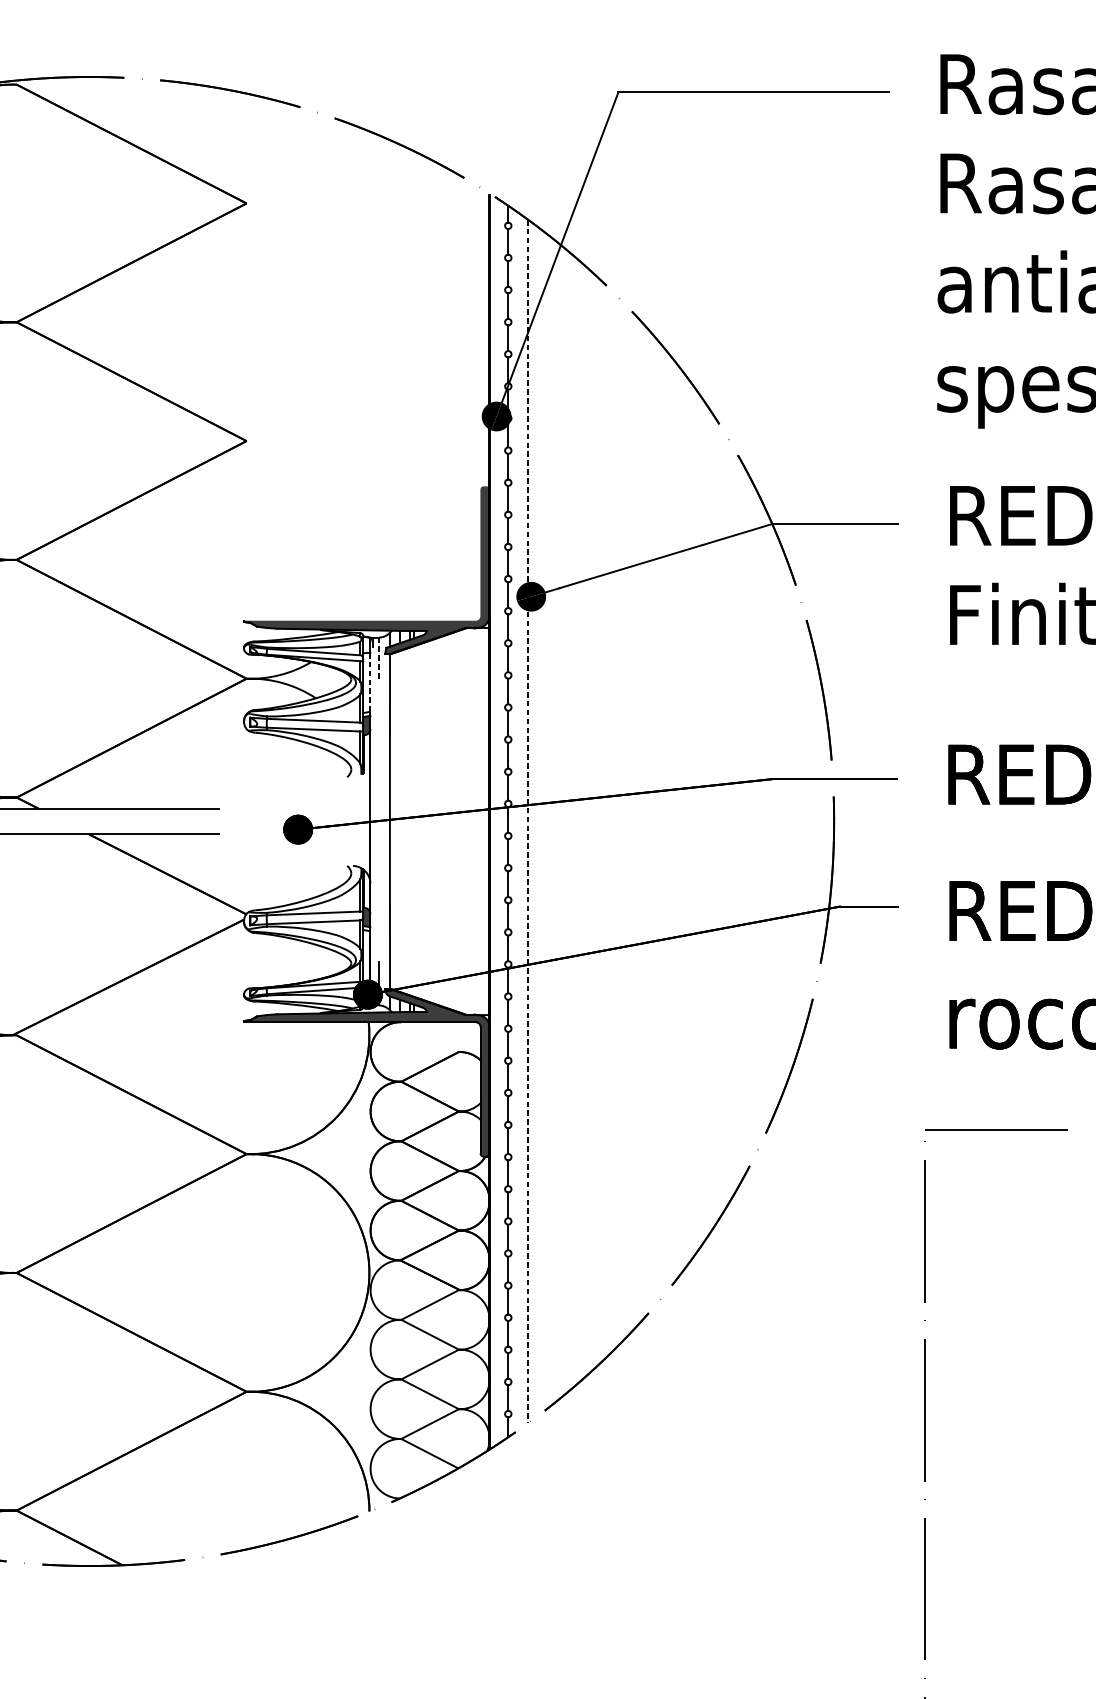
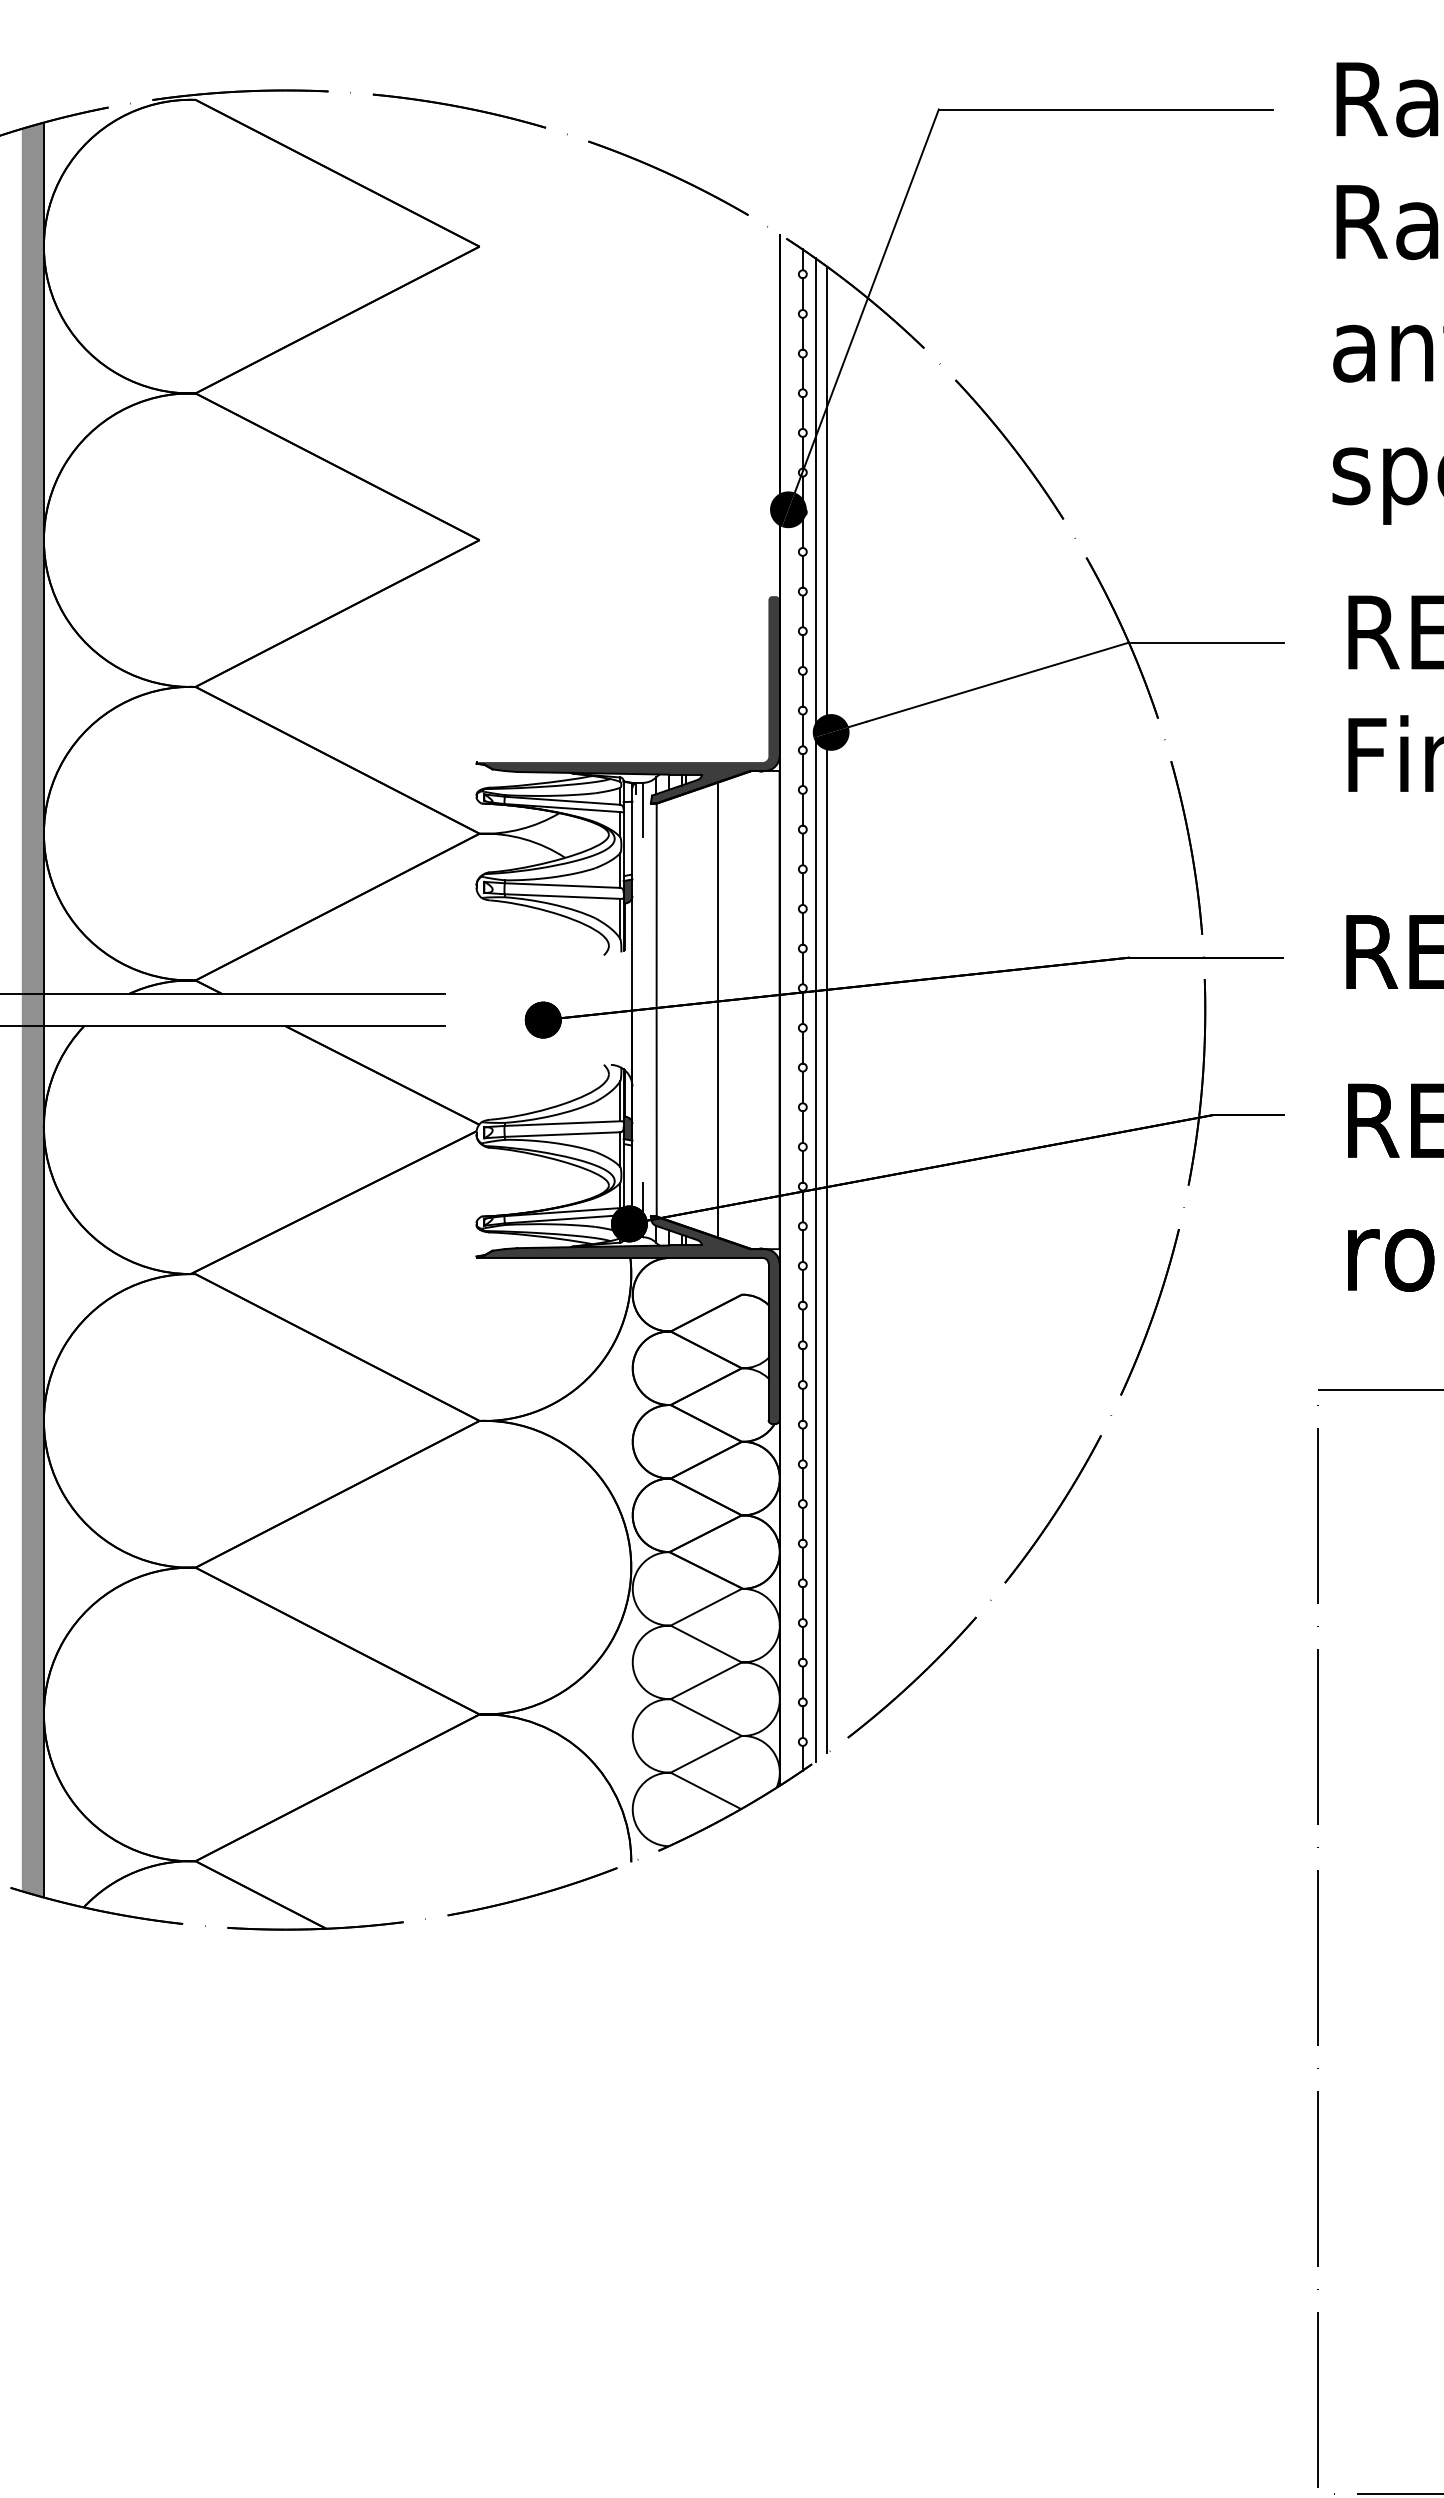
line: (378, 659) -> (642, 809), dashed -> solid
line: (370, 682) -> (632, 838), dashed -> solid
line: (439, 821) -> (717, 1010), added
line: (518, 821) -> (815, 1009), added
line: (528, 821) -> (827, 1010), dashed -> solid

